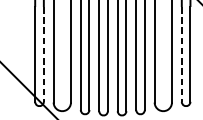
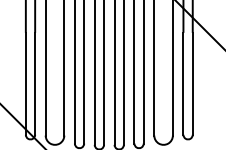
line: (44, 54) -> (35, 83), dashed -> solid
line: (181, 54) -> (183, 83), dashed -> solid

